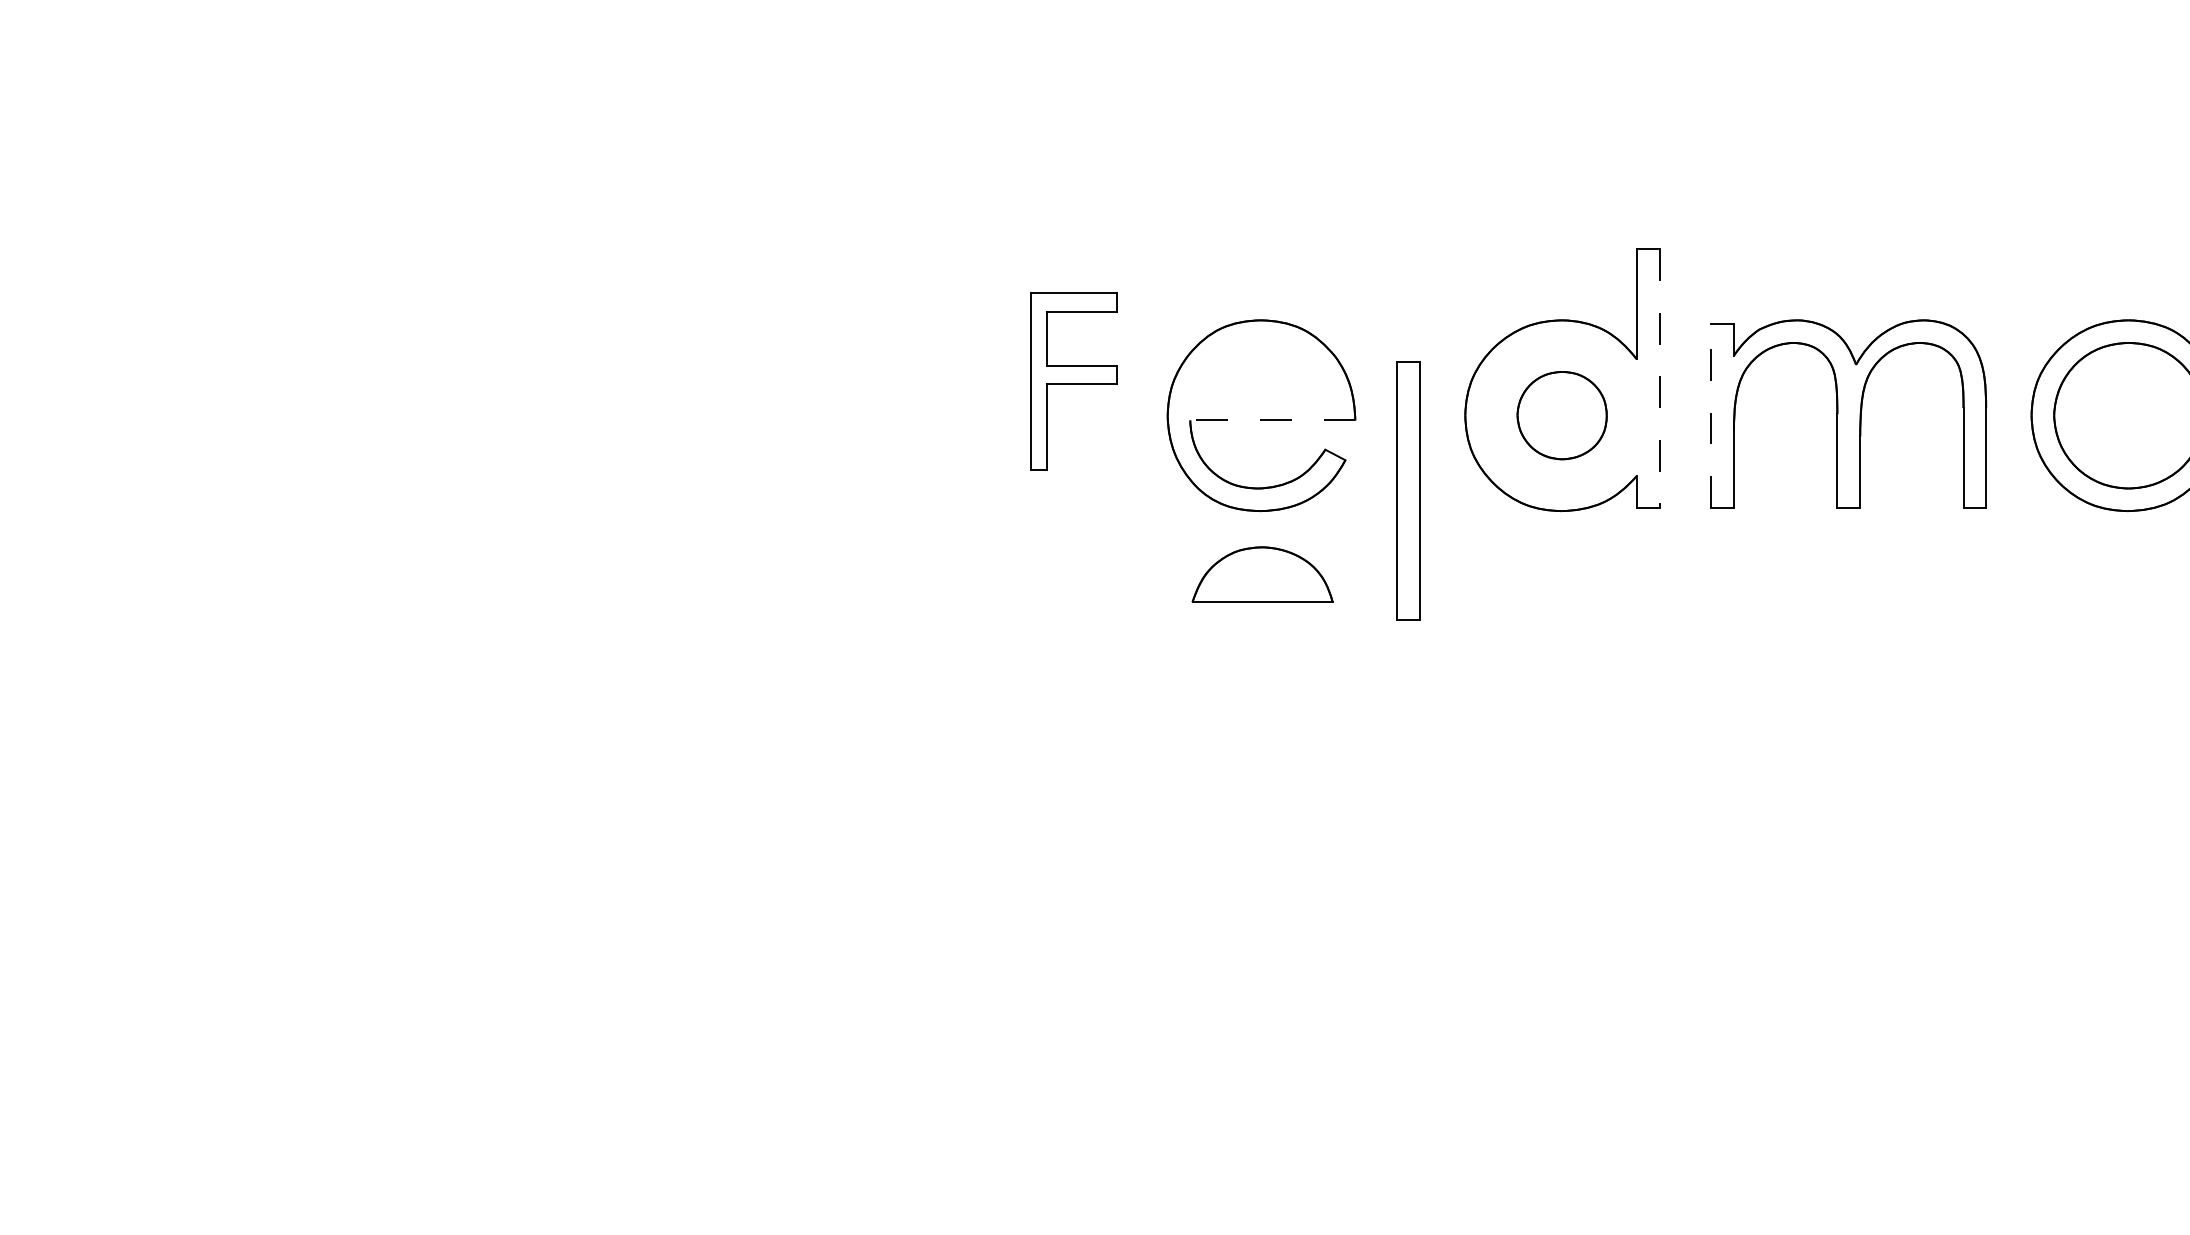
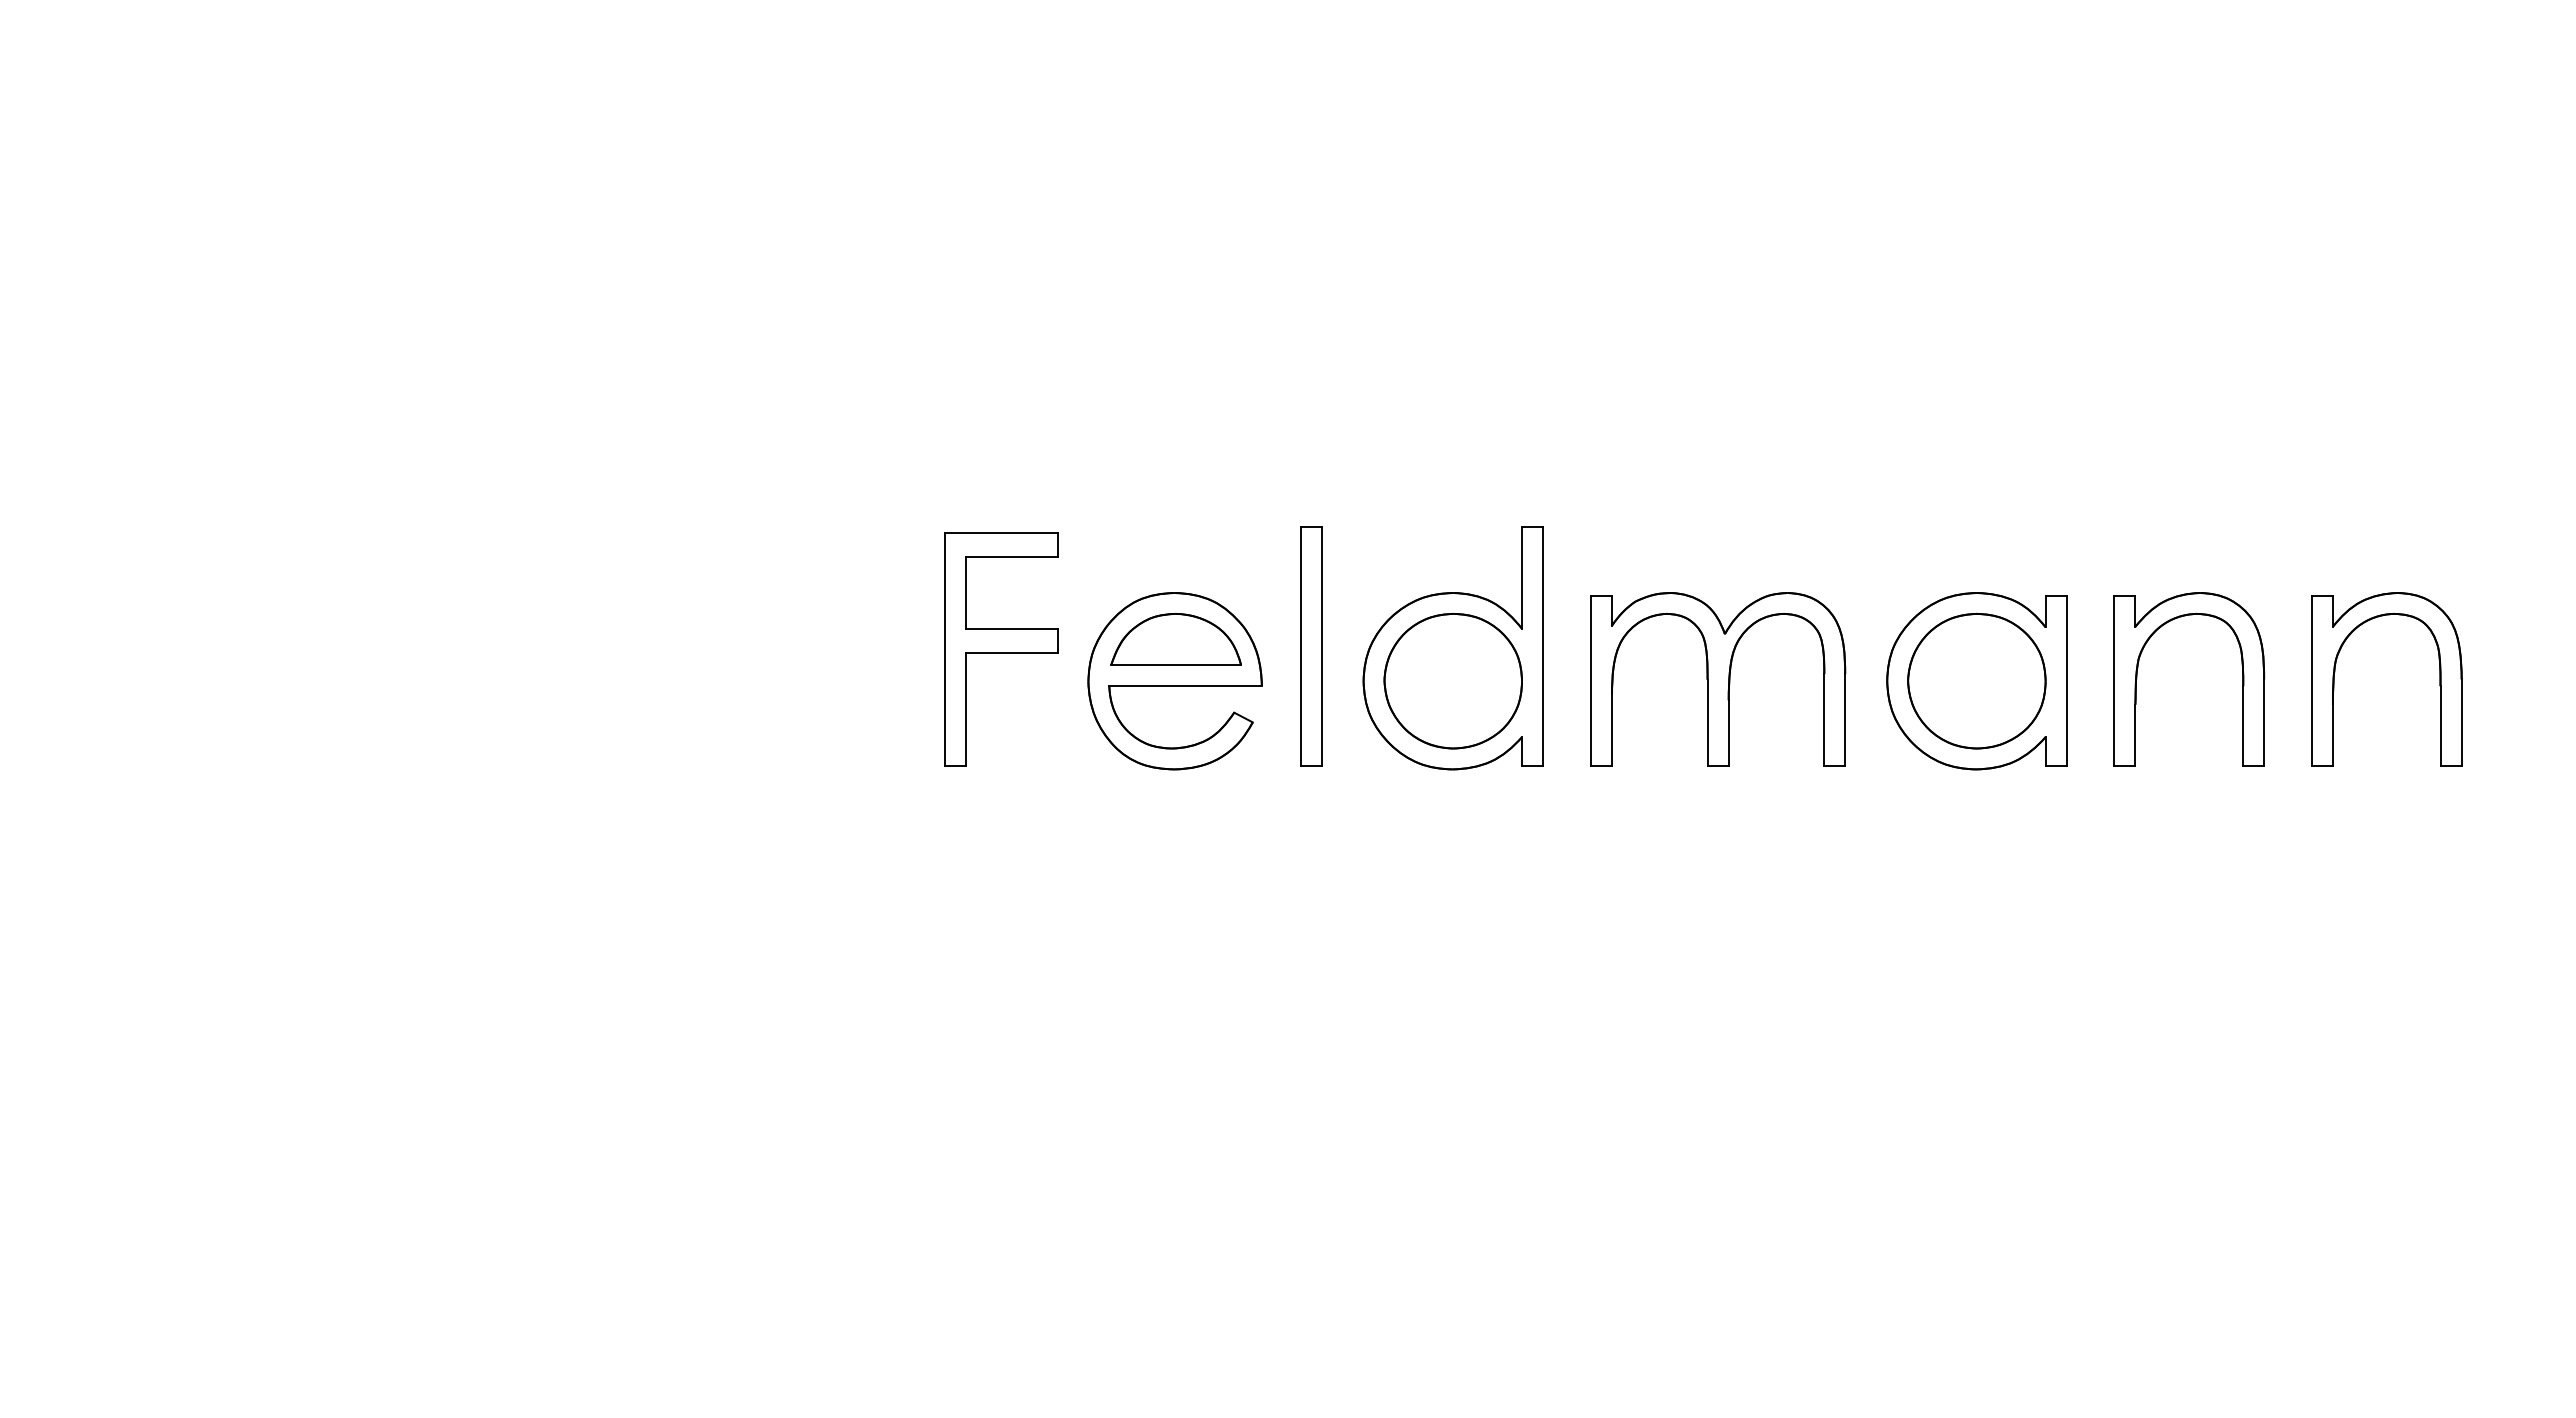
line: (1659, 378) -> (1543, 646), dashed -> solid
part: (1073, 381) -> (1001, 649), size x1.43
part: (1561, 414) -> (1452, 680), size x1.67
line: (1710, 414) -> (1590, 680), dashed -> solid
line: (1272, 420) -> (1185, 685), dashed -> solid
part: (1408, 490) -> (1311, 646), moved
part: (1261, 575) -> (1175, 639), moved

